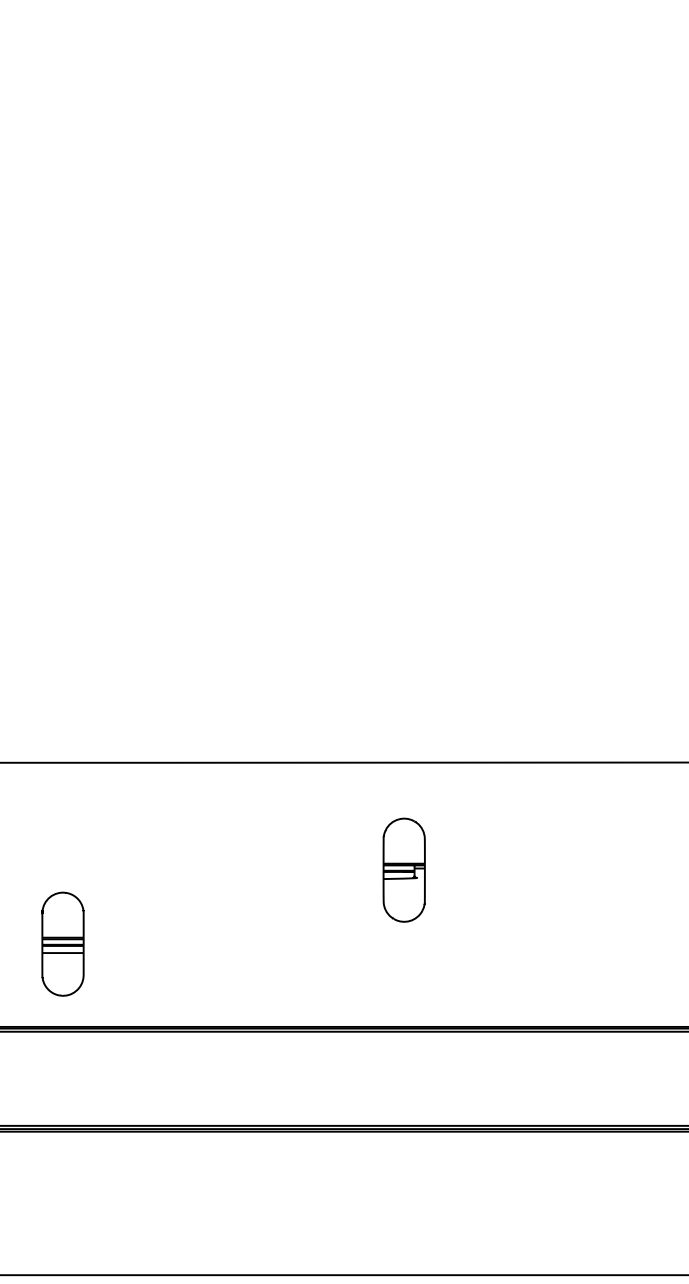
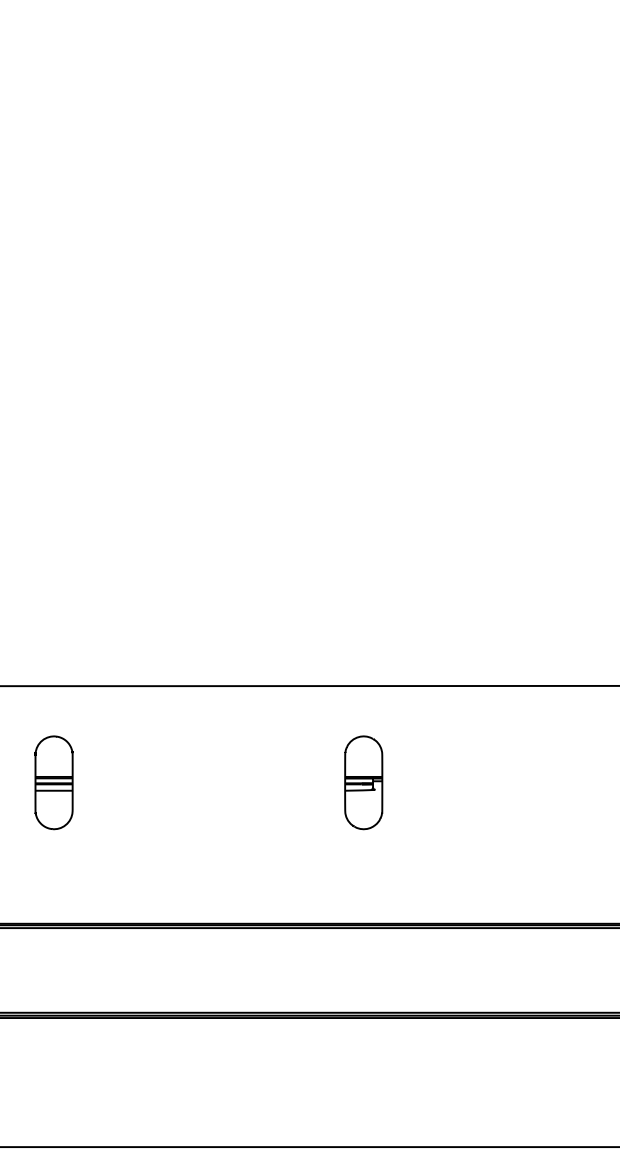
part: (62, 943) -> (53, 782), moved

